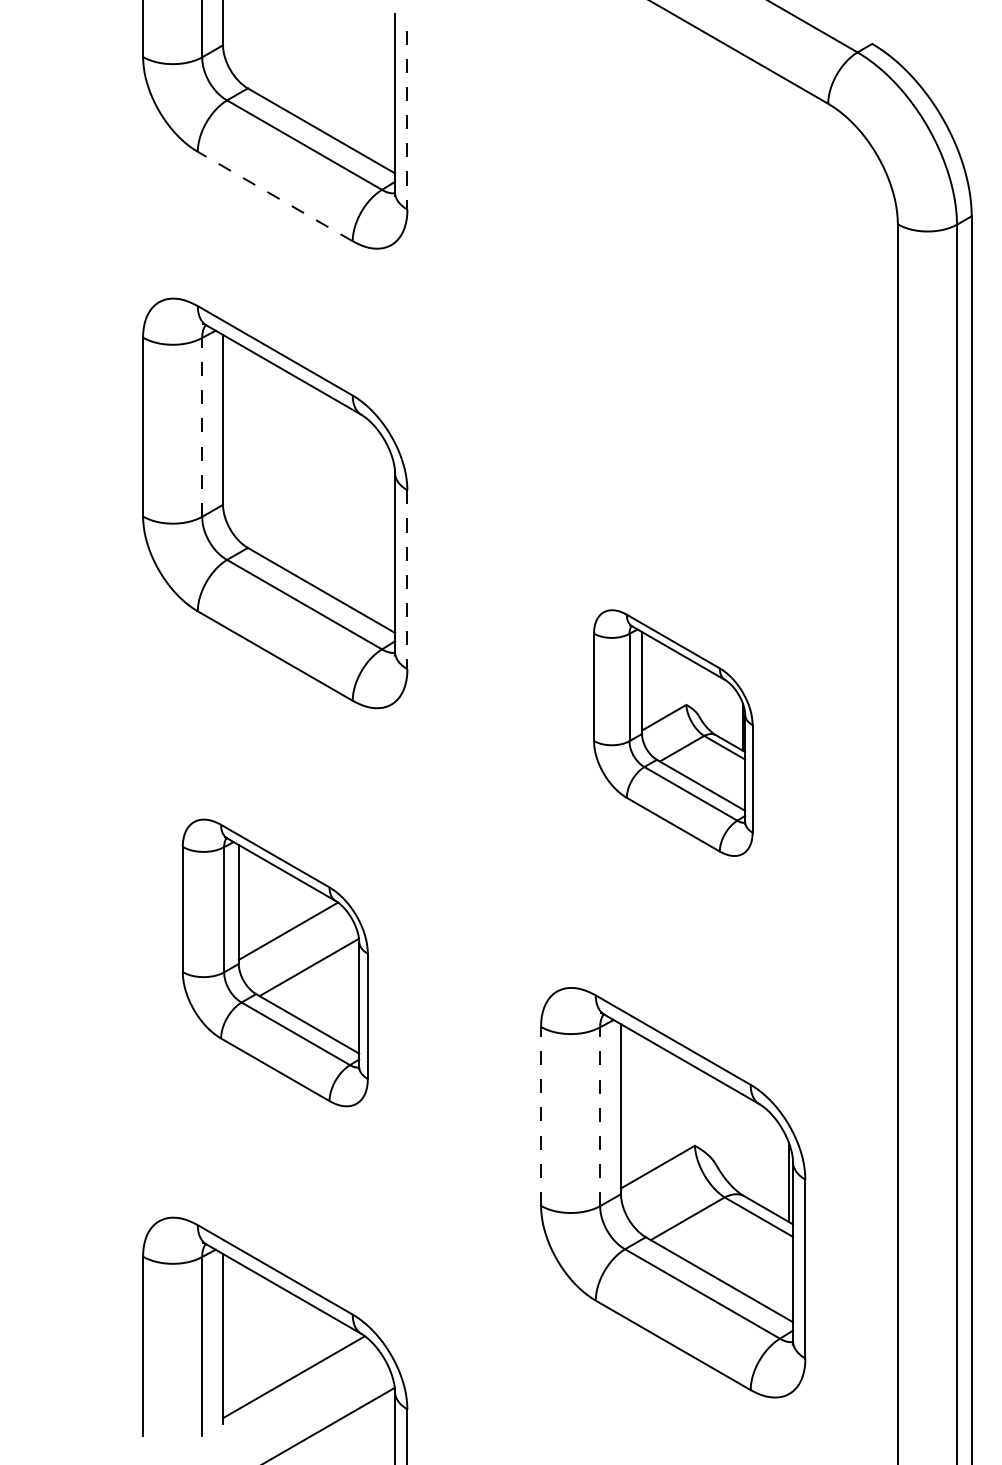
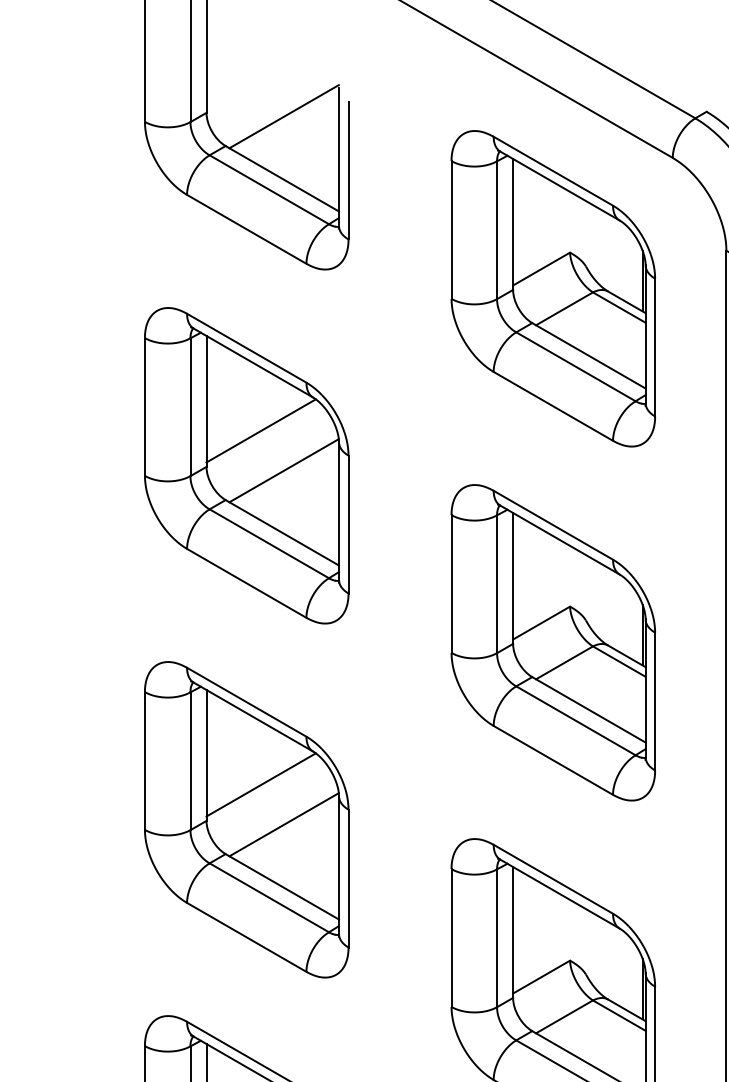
line: (323, 50) -> (283, 116), added
line: (407, 120) -> (348, 170), dashed -> solid
line: (274, 196) -> (246, 229), dashed -> solid
part: (673, 273) -> (553, 288), added
line: (202, 426) -> (190, 406), dashed -> solid
line: (293, 458) -> (260, 431), added
line: (323, 509) -> (283, 470), added
line: (407, 580) -> (348, 525), dashed -> solid
part: (673, 732) -> (553, 642), size x1.67
part: (275, 962) -> (246, 819), size x1.43
line: (541, 1115) -> (451, 937), dashed -> solid
line: (600, 1116) -> (497, 938), dashed -> solid

